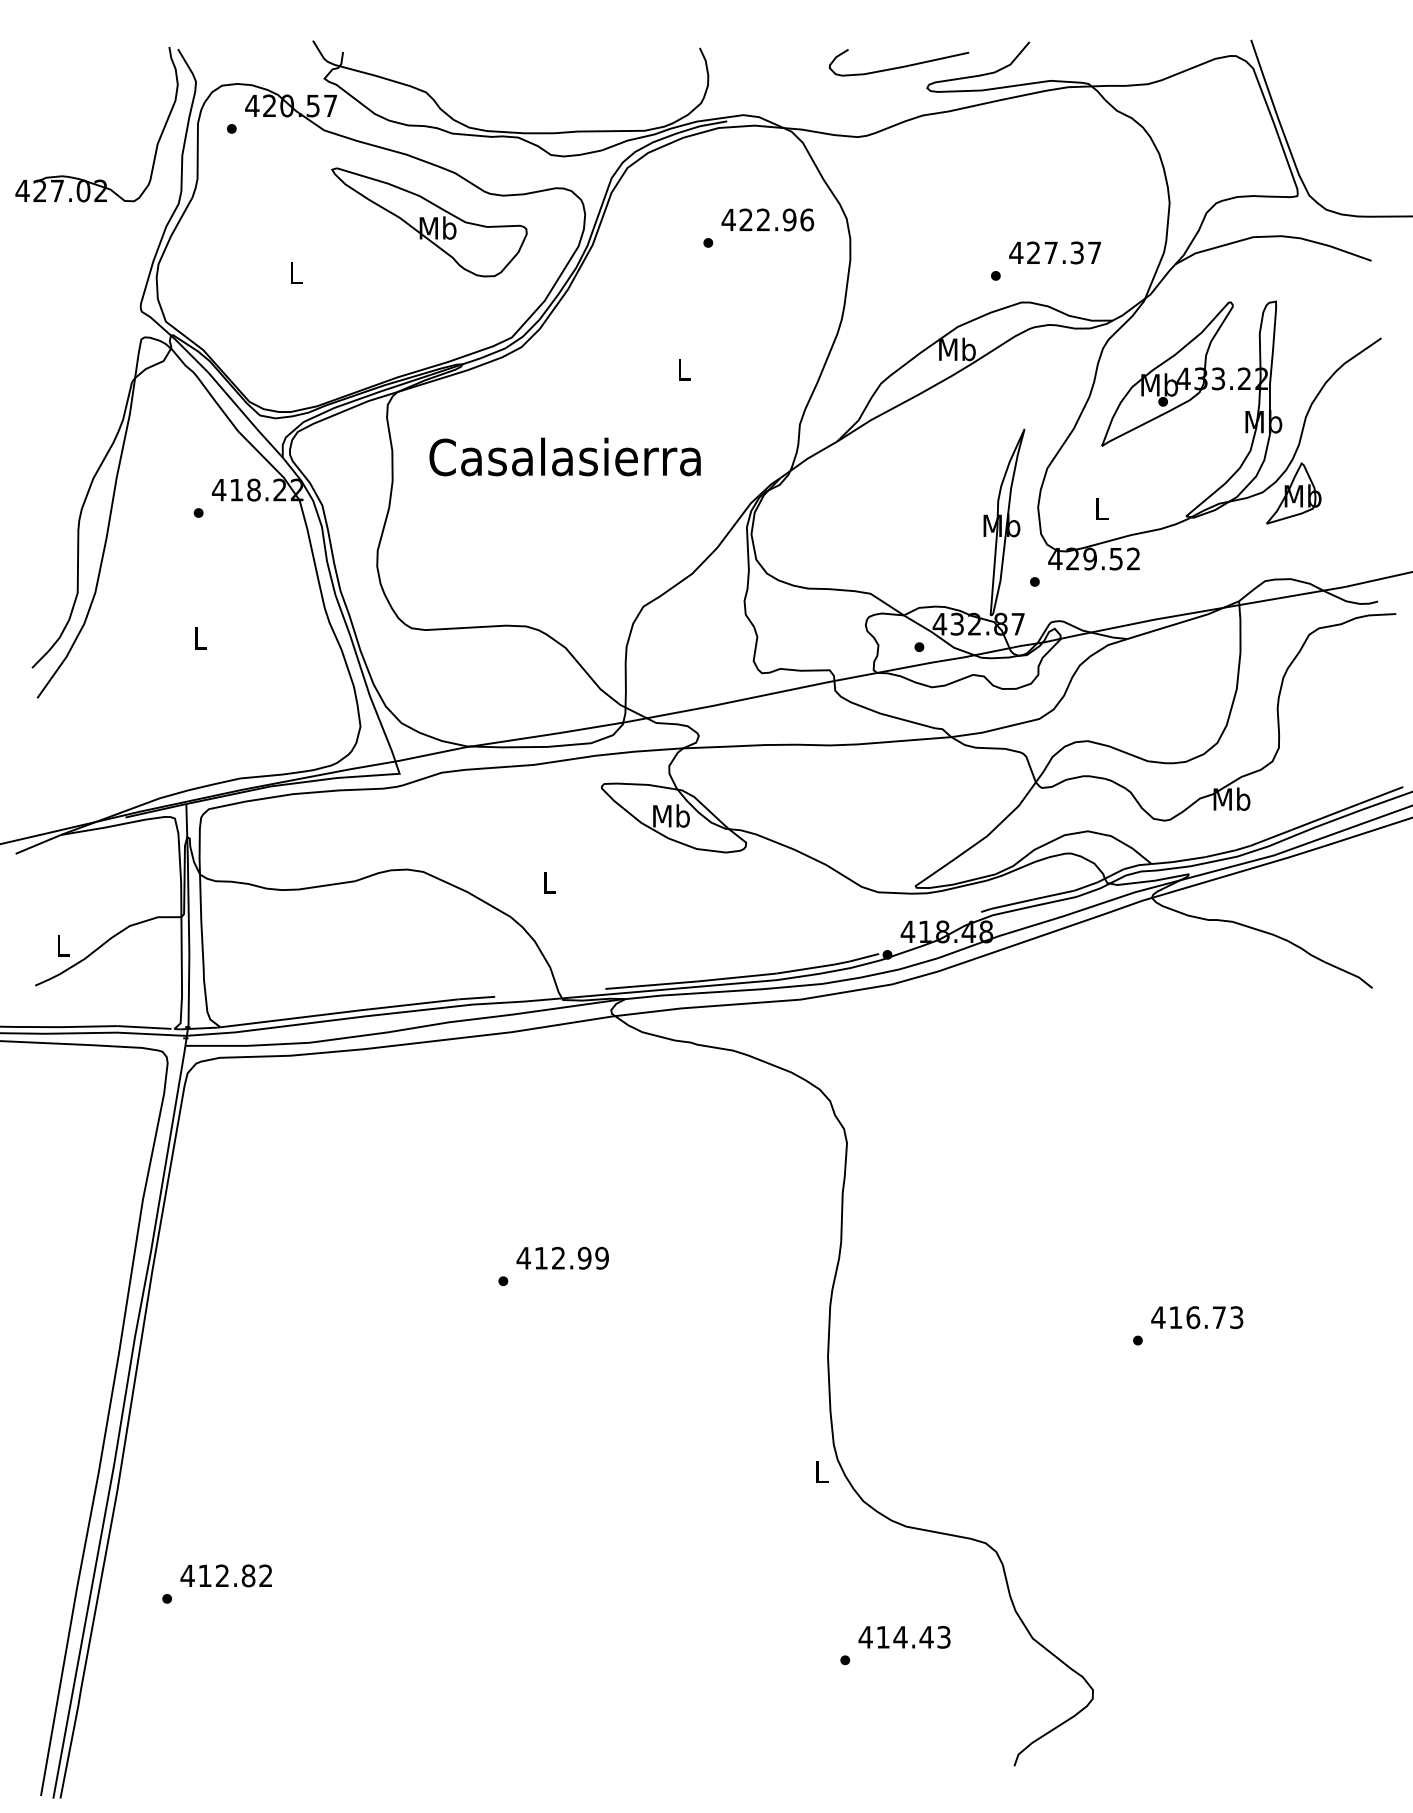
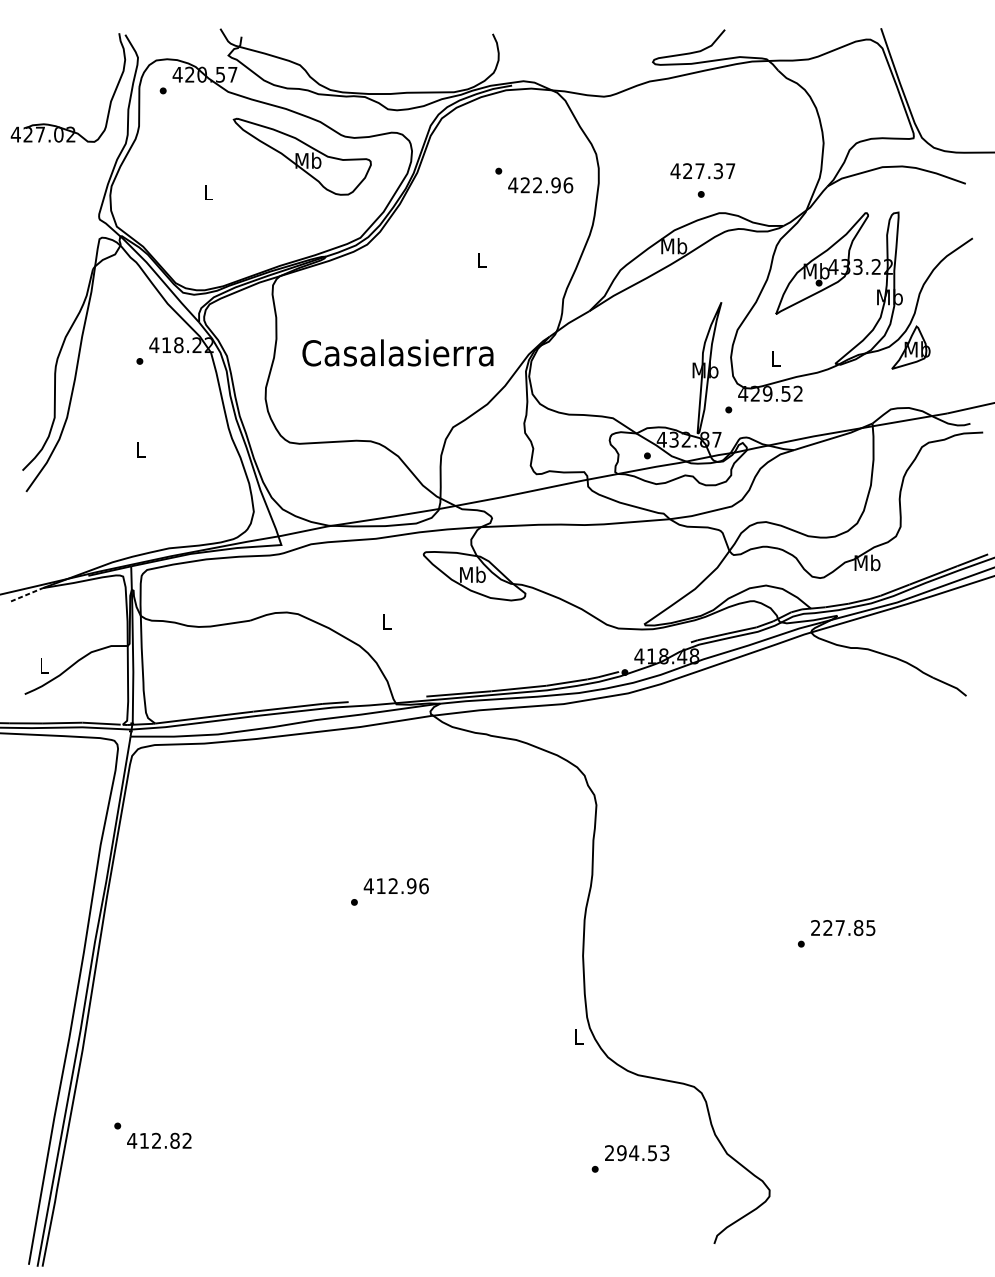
curve: (898, 66) -> (632, 46), removed
text: (767, 219) -> (540, 184), moved
text: (1054, 252) -> (702, 170), moved
text: (564, 456) -> (397, 352), moved
line: (38, 844) -> (27, 594), solid -> dashed
text: (602, 1257) -> (424, 885), 412.99 -> 412.96
text: (1197, 1317) -> (843, 927), 416.73 -> 227.85
text: (225, 1575) -> (158, 1140), moved
text: (895, 1636) -> (630, 1152), 414.43 -> 294.53

